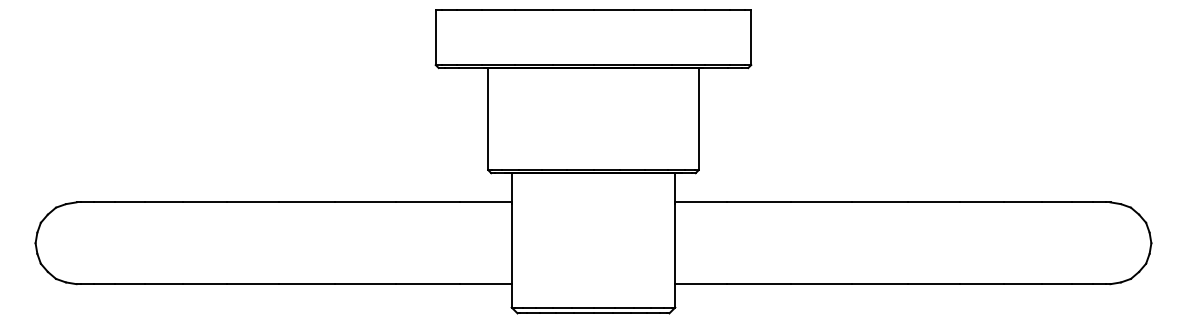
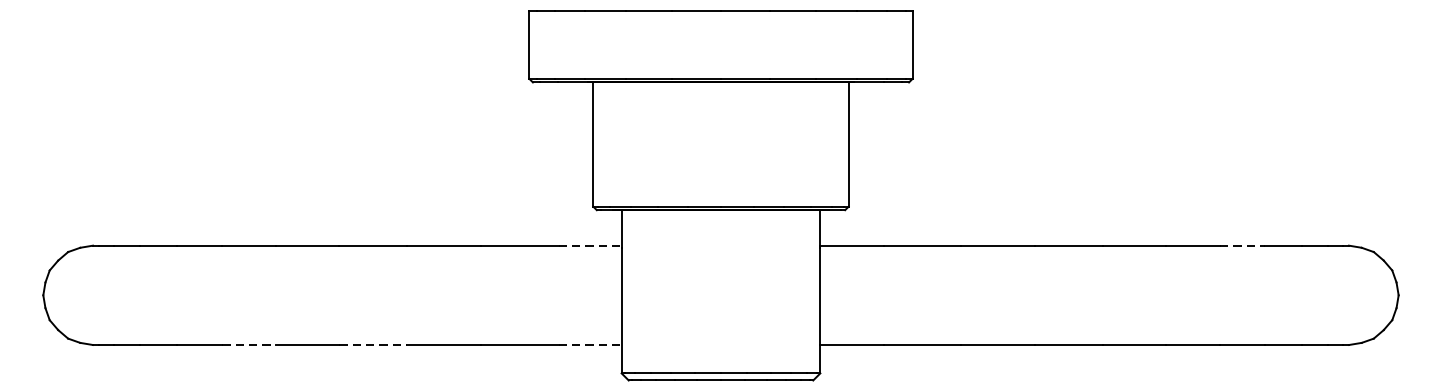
line: (485, 202) -> (589, 245), solid -> dashed
line: (1022, 202) -> (1242, 245), solid -> dashed
line: (205, 284) -> (249, 345), solid -> dashed
line: (307, 284) -> (373, 345), solid -> dashed
line: (485, 284) -> (589, 345), solid -> dashed

